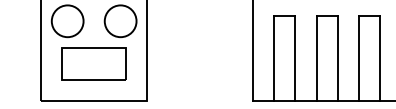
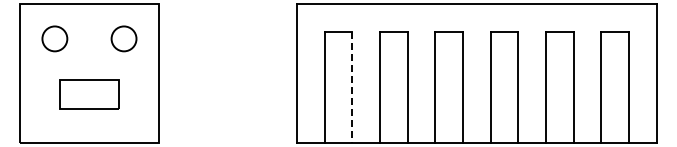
circle: (67, 20) -> (54, 38), size x0.6
circle: (120, 20) -> (123, 38), size x0.6
line: (295, 58) -> (352, 87), solid -> dashed
part: (94, 63) -> (89, 93), size x0.7

